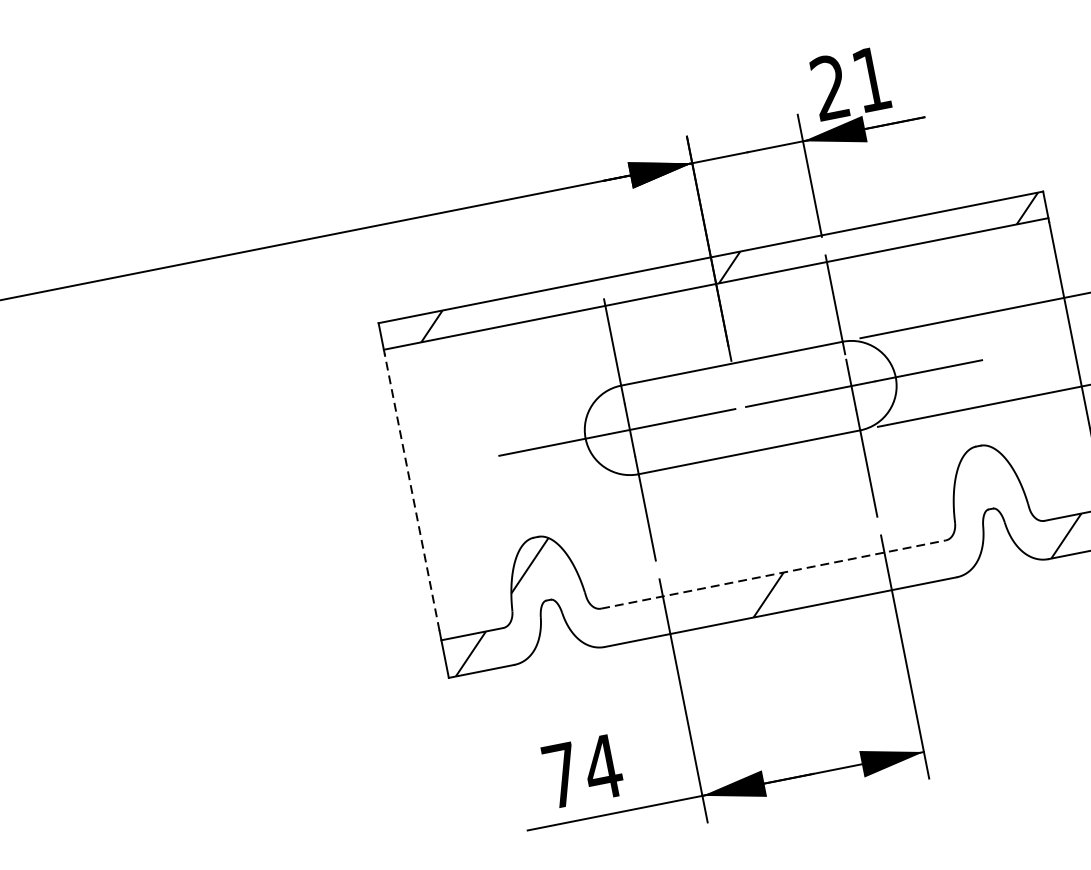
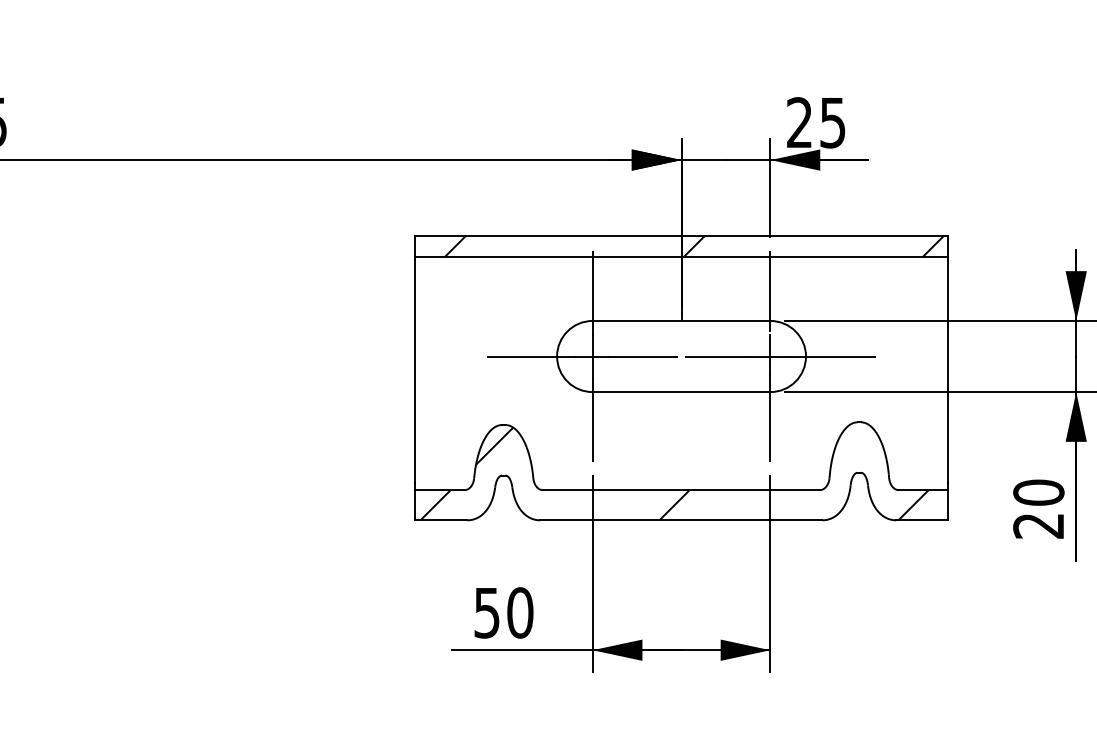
text: (871, 80) -> (832, 123), 21 -> 25
line: (411, 491) -> (414, 370), dashed -> solid
line: (773, 574) -> (681, 490), dashed -> solid
text: (583, 770) -> (504, 612), 74 -> 50

